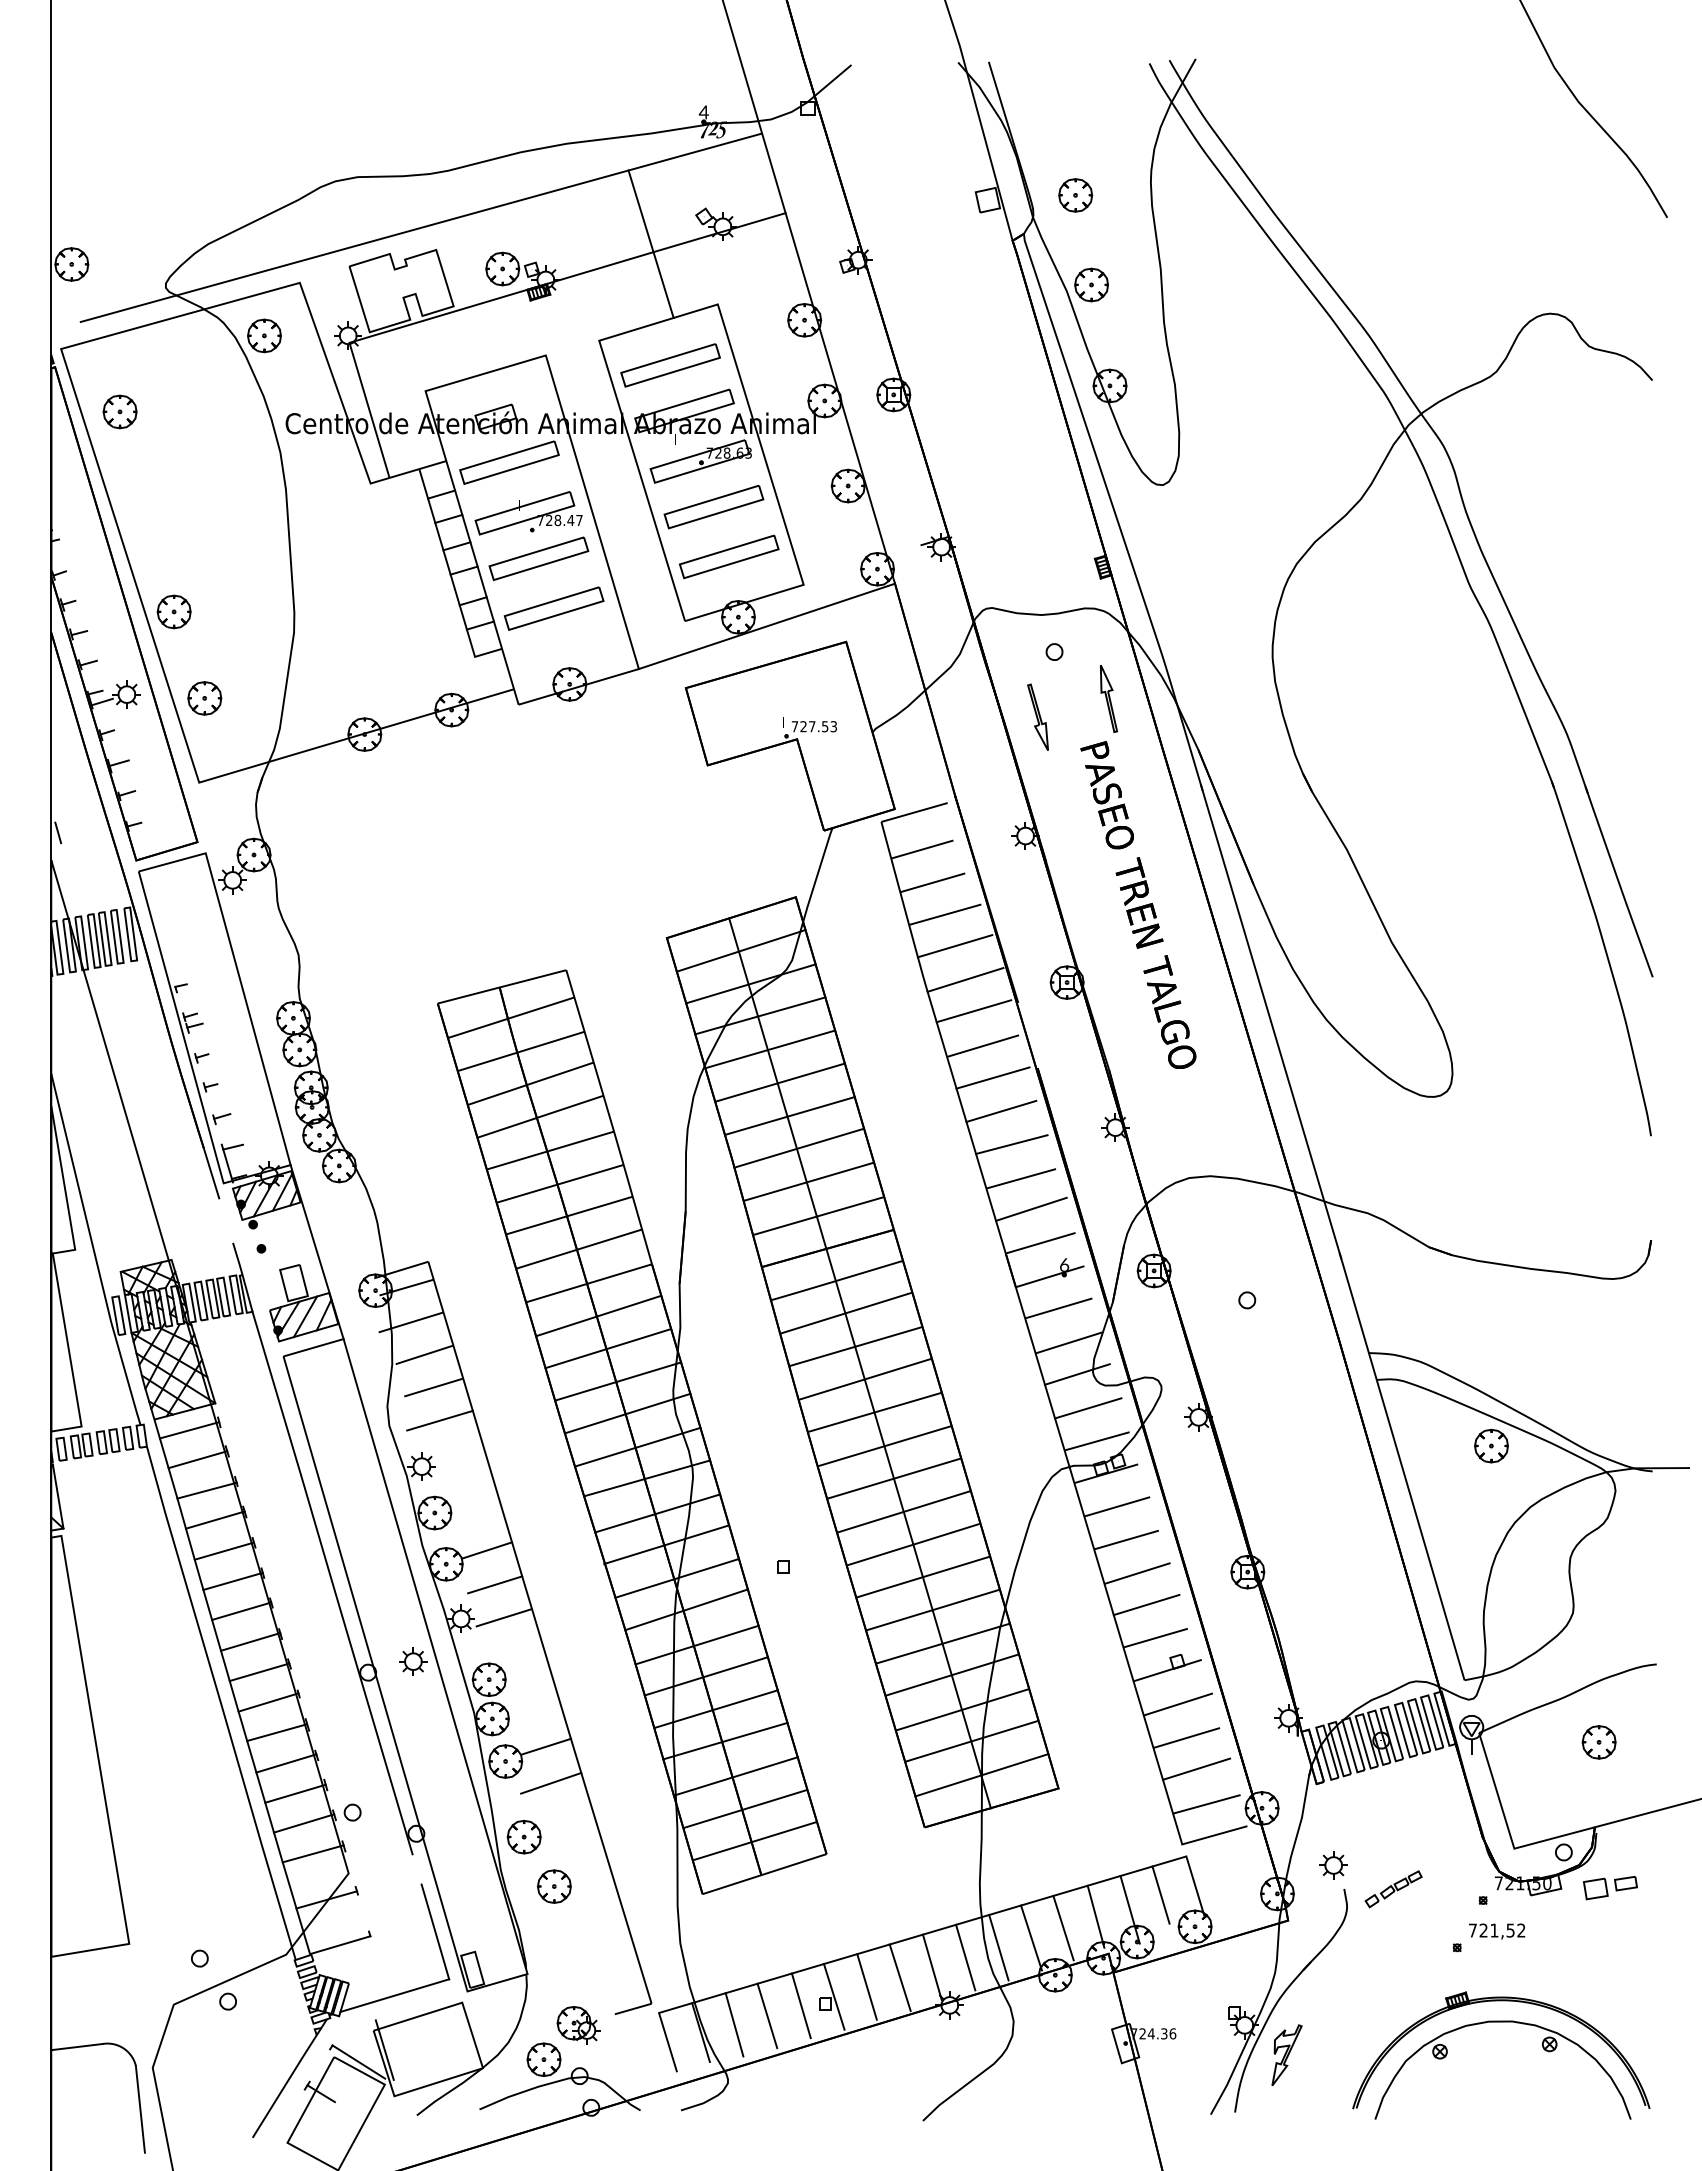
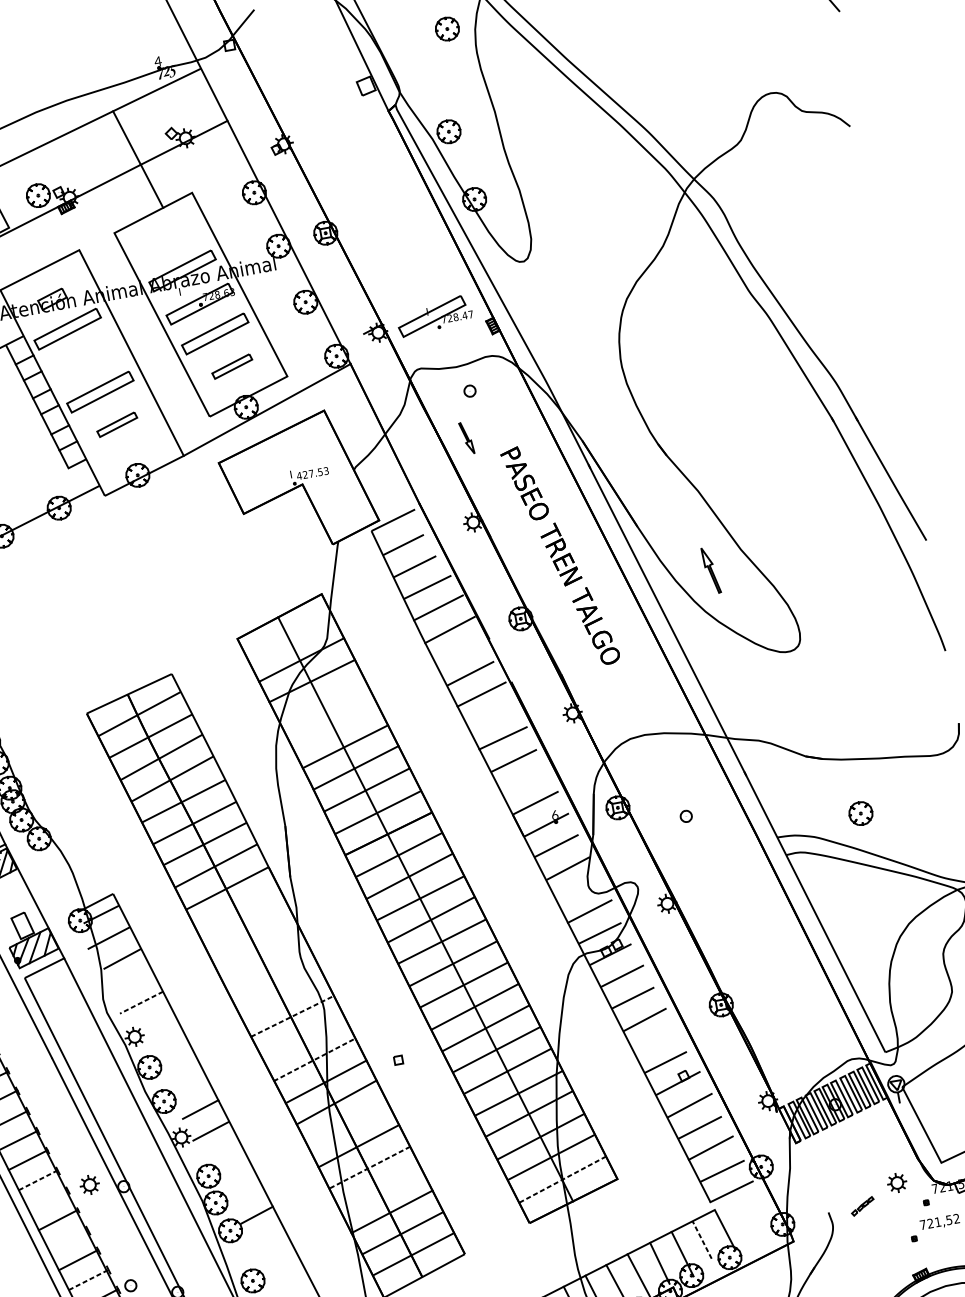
part: (1075, 195) -> (447, 29), moved
part: (670, 365) -> (167, 241), removed
part: (528, 513) -> (434, 316), moved
part: (729, 556) -> (232, 366), size x0.6
part: (553, 608) -> (116, 424), size x0.6
part: (1109, 698) -> (711, 570), moved
part: (1037, 716) -> (466, 438), size x0.7
text: (794, 726) -> (299, 475), 727.53 -> 427.53
line: (740, 950) -> (290, 638), removed
line: (973, 1011) -> (459, 650), removed
line: (770, 1049) -> (323, 703), removed
line: (779, 1082) -> (334, 724), removed
line: (1001, 1110) -> (491, 715), removed
line: (1031, 1208) -> (524, 780), removed
line: (598, 1315) -> (238, 909), removed
line: (608, 1348) -> (249, 931), removed
line: (1076, 1374) -> (577, 889), removed
line: (618, 1381) -> (260, 952), removed
line: (433, 1387) -> (132, 980), removed
line: (627, 1413) -> (270, 973), removed
line: (439, 1420) -> (141, 1002), solid -> dashed
part: (1491, 1445) -> (860, 813), moved
line: (637, 1446) -> (281, 995), removed
line: (647, 1478) -> (292, 1016), solid -> dashed
line: (657, 1513) -> (304, 1039), removed
line: (667, 1544) -> (315, 1059), solid -> dashed
line: (486, 1550) -> (190, 1086), removed
line: (1146, 1604) -> (655, 1040), removed
line: (250, 1641) -> (38, 1180), solid -> dashed
line: (696, 1644) -> (347, 1125), removed
part: (413, 1661) -> (89, 1184), moved
line: (259, 1672) -> (48, 1200), removed
line: (716, 1709) -> (370, 1167), solid -> dashed
line: (276, 1732) -> (67, 1239), removed
line: (725, 1740) -> (380, 1188), removed
line: (981, 1775) -> (562, 1179), solid -> dashed
line: (551, 1782) -> (264, 1239), removed
line: (295, 1793) -> (88, 1279), solid -> dashed
part: (1333, 1865) -> (897, 1183), moved
part: (1393, 1889) -> (862, 1206), size x0.6
line: (1161, 1895) -> (702, 1240), solid -> dashed

